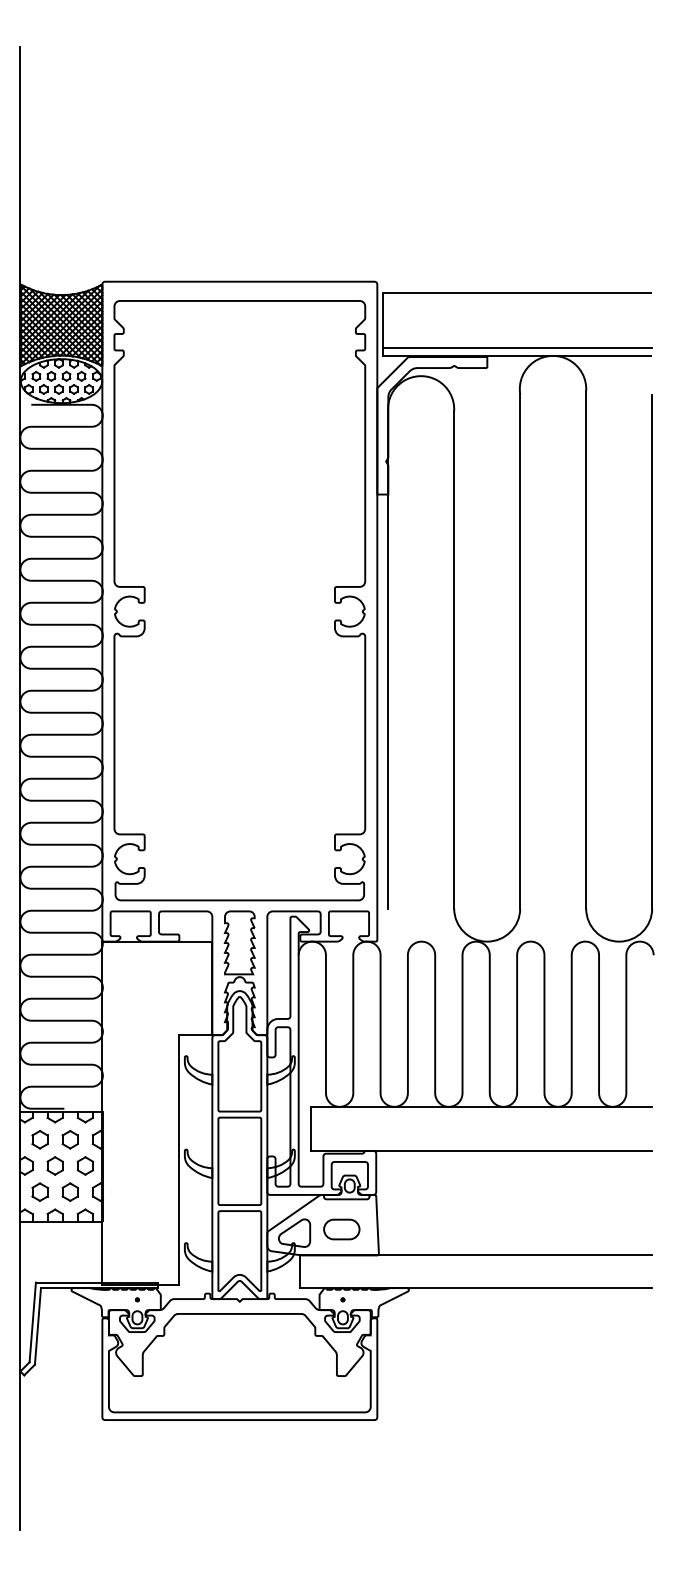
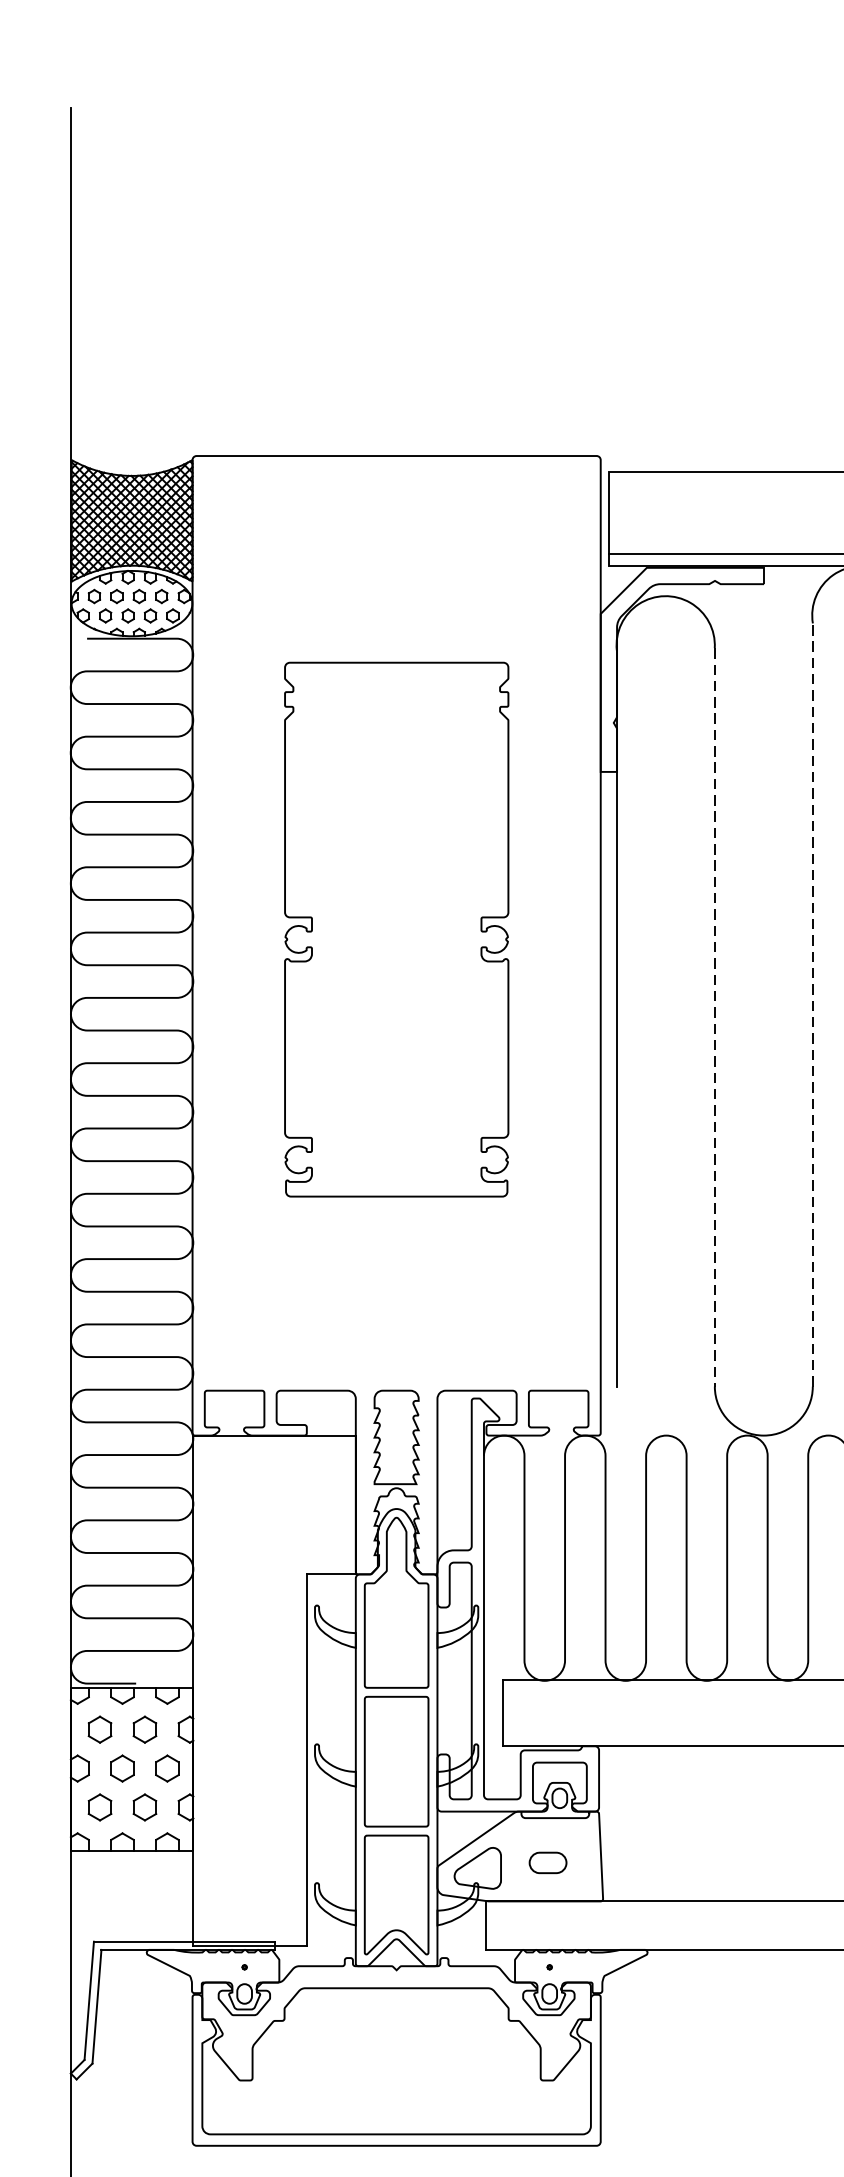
part: (239, 600) -> (396, 929), size x0.6
line: (520, 651) -> (813, 1004), solid -> dashed
line: (454, 659) -> (715, 1016), solid -> dashed
part: (341, 1229) -> (547, 1862), size x0.7

